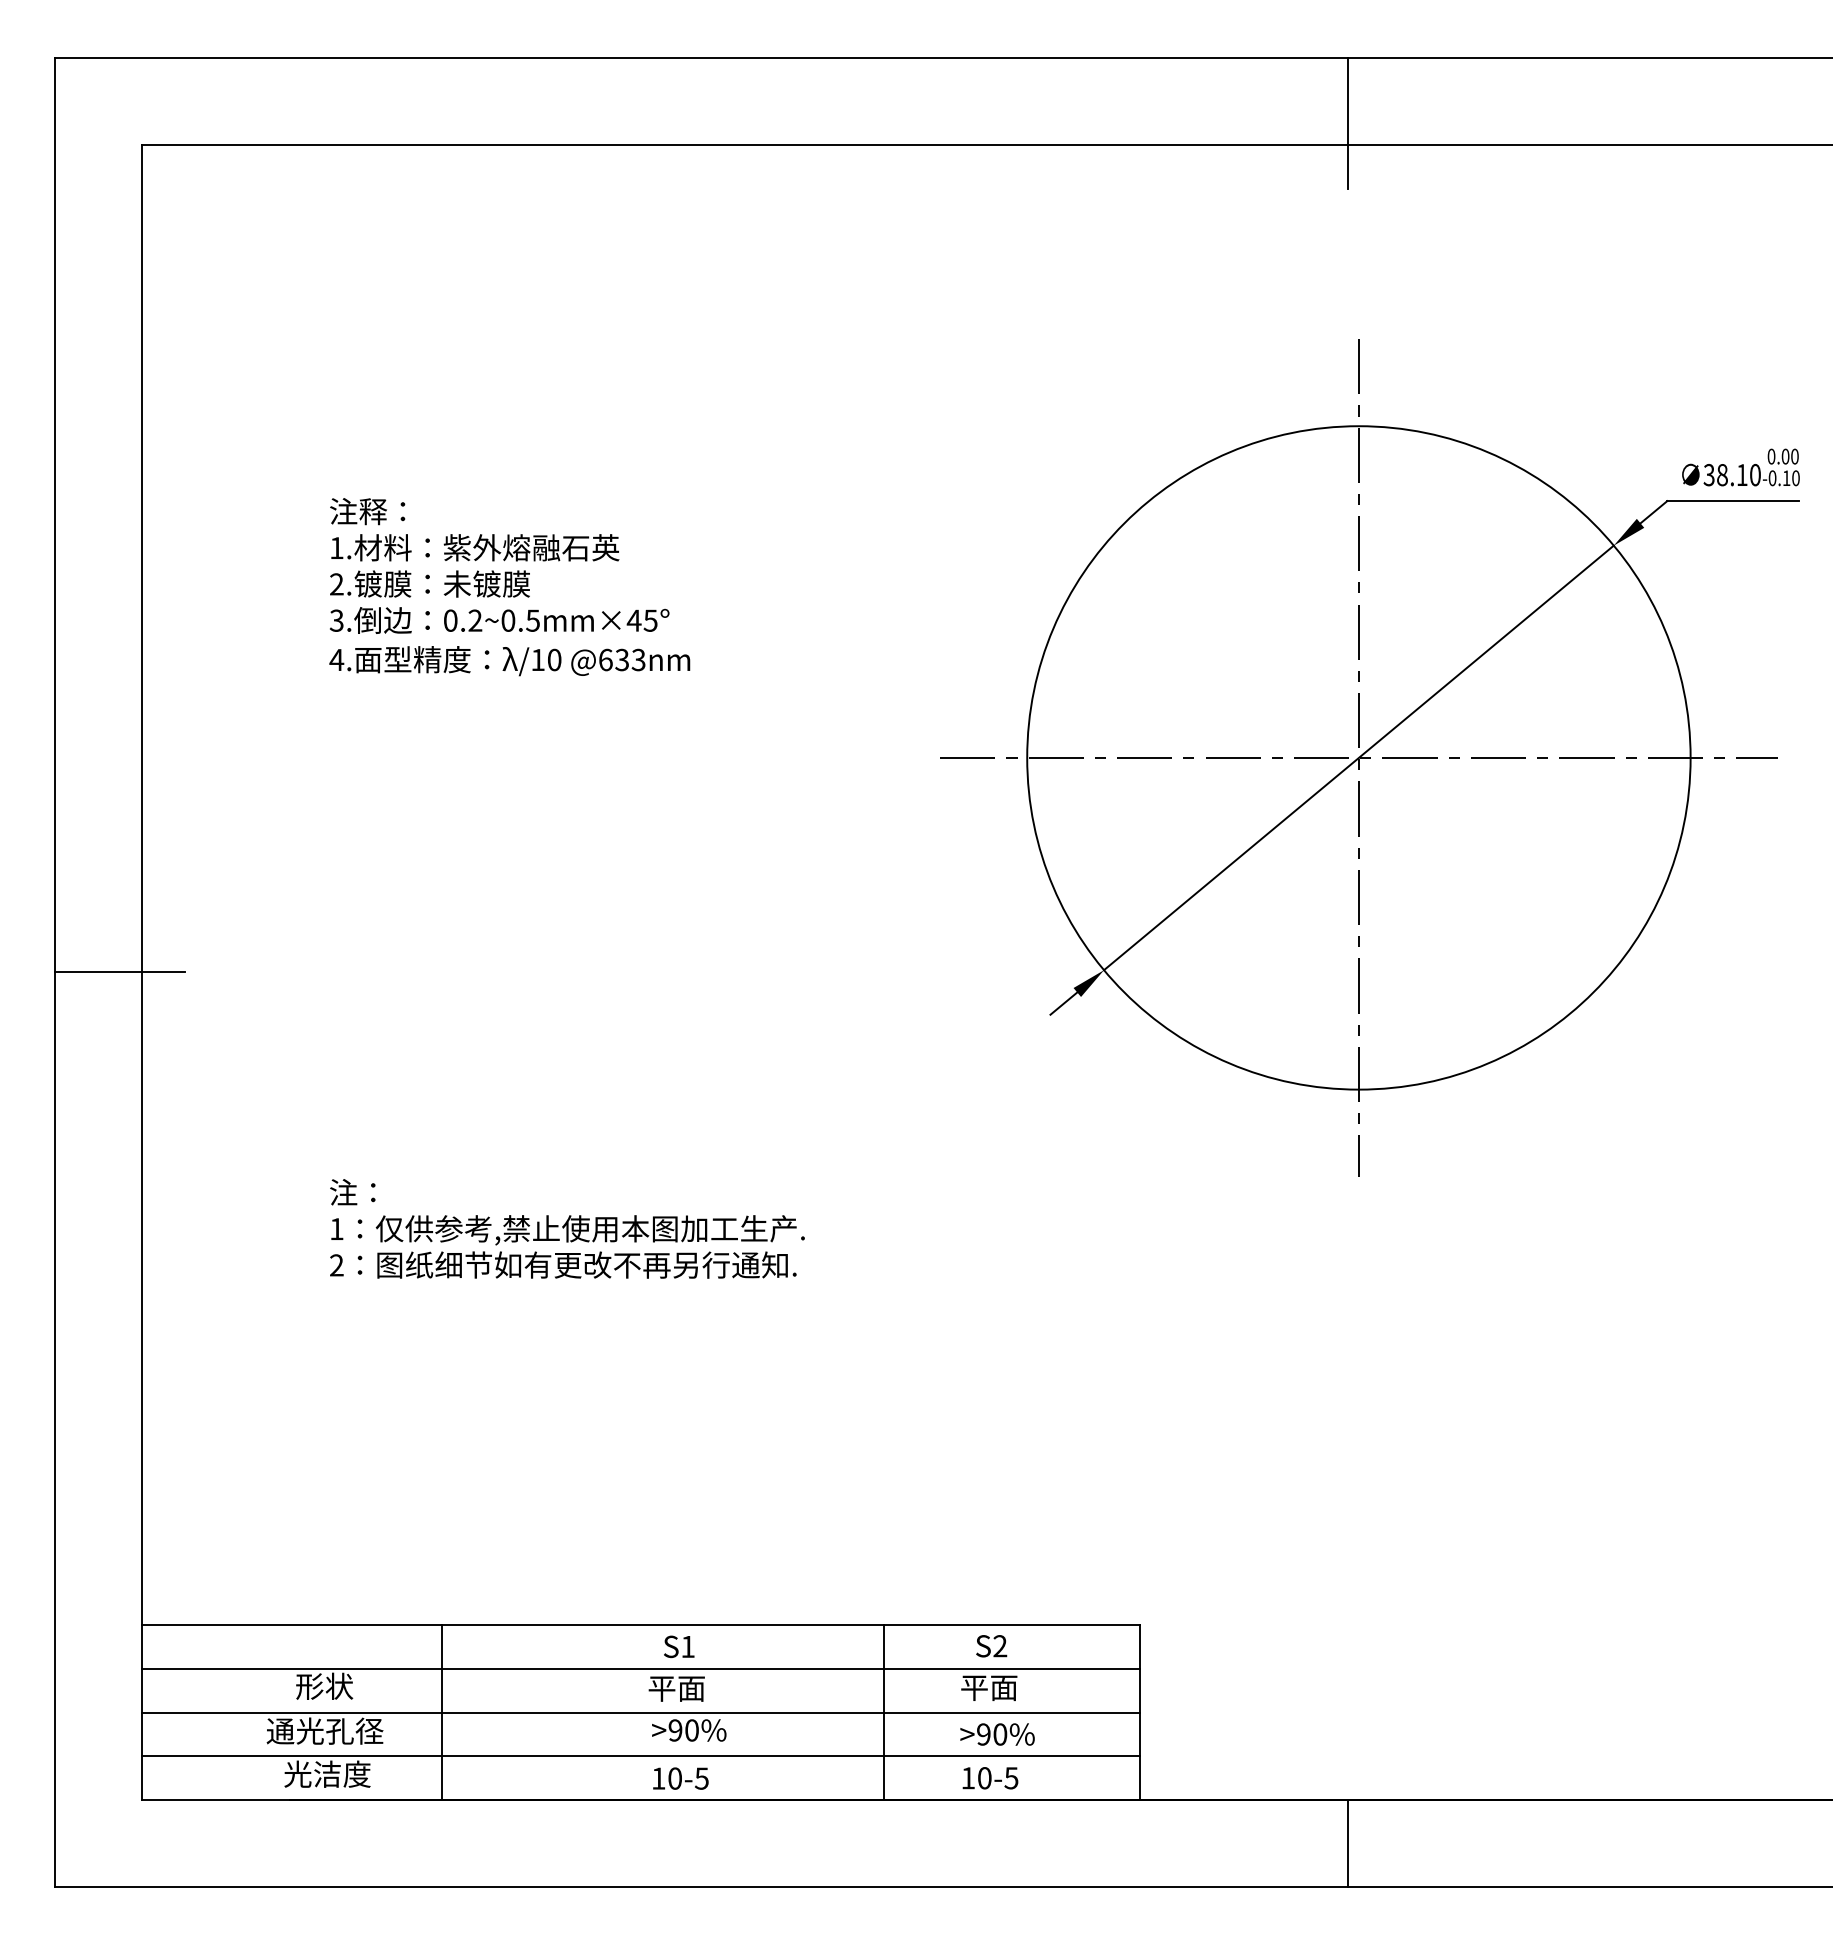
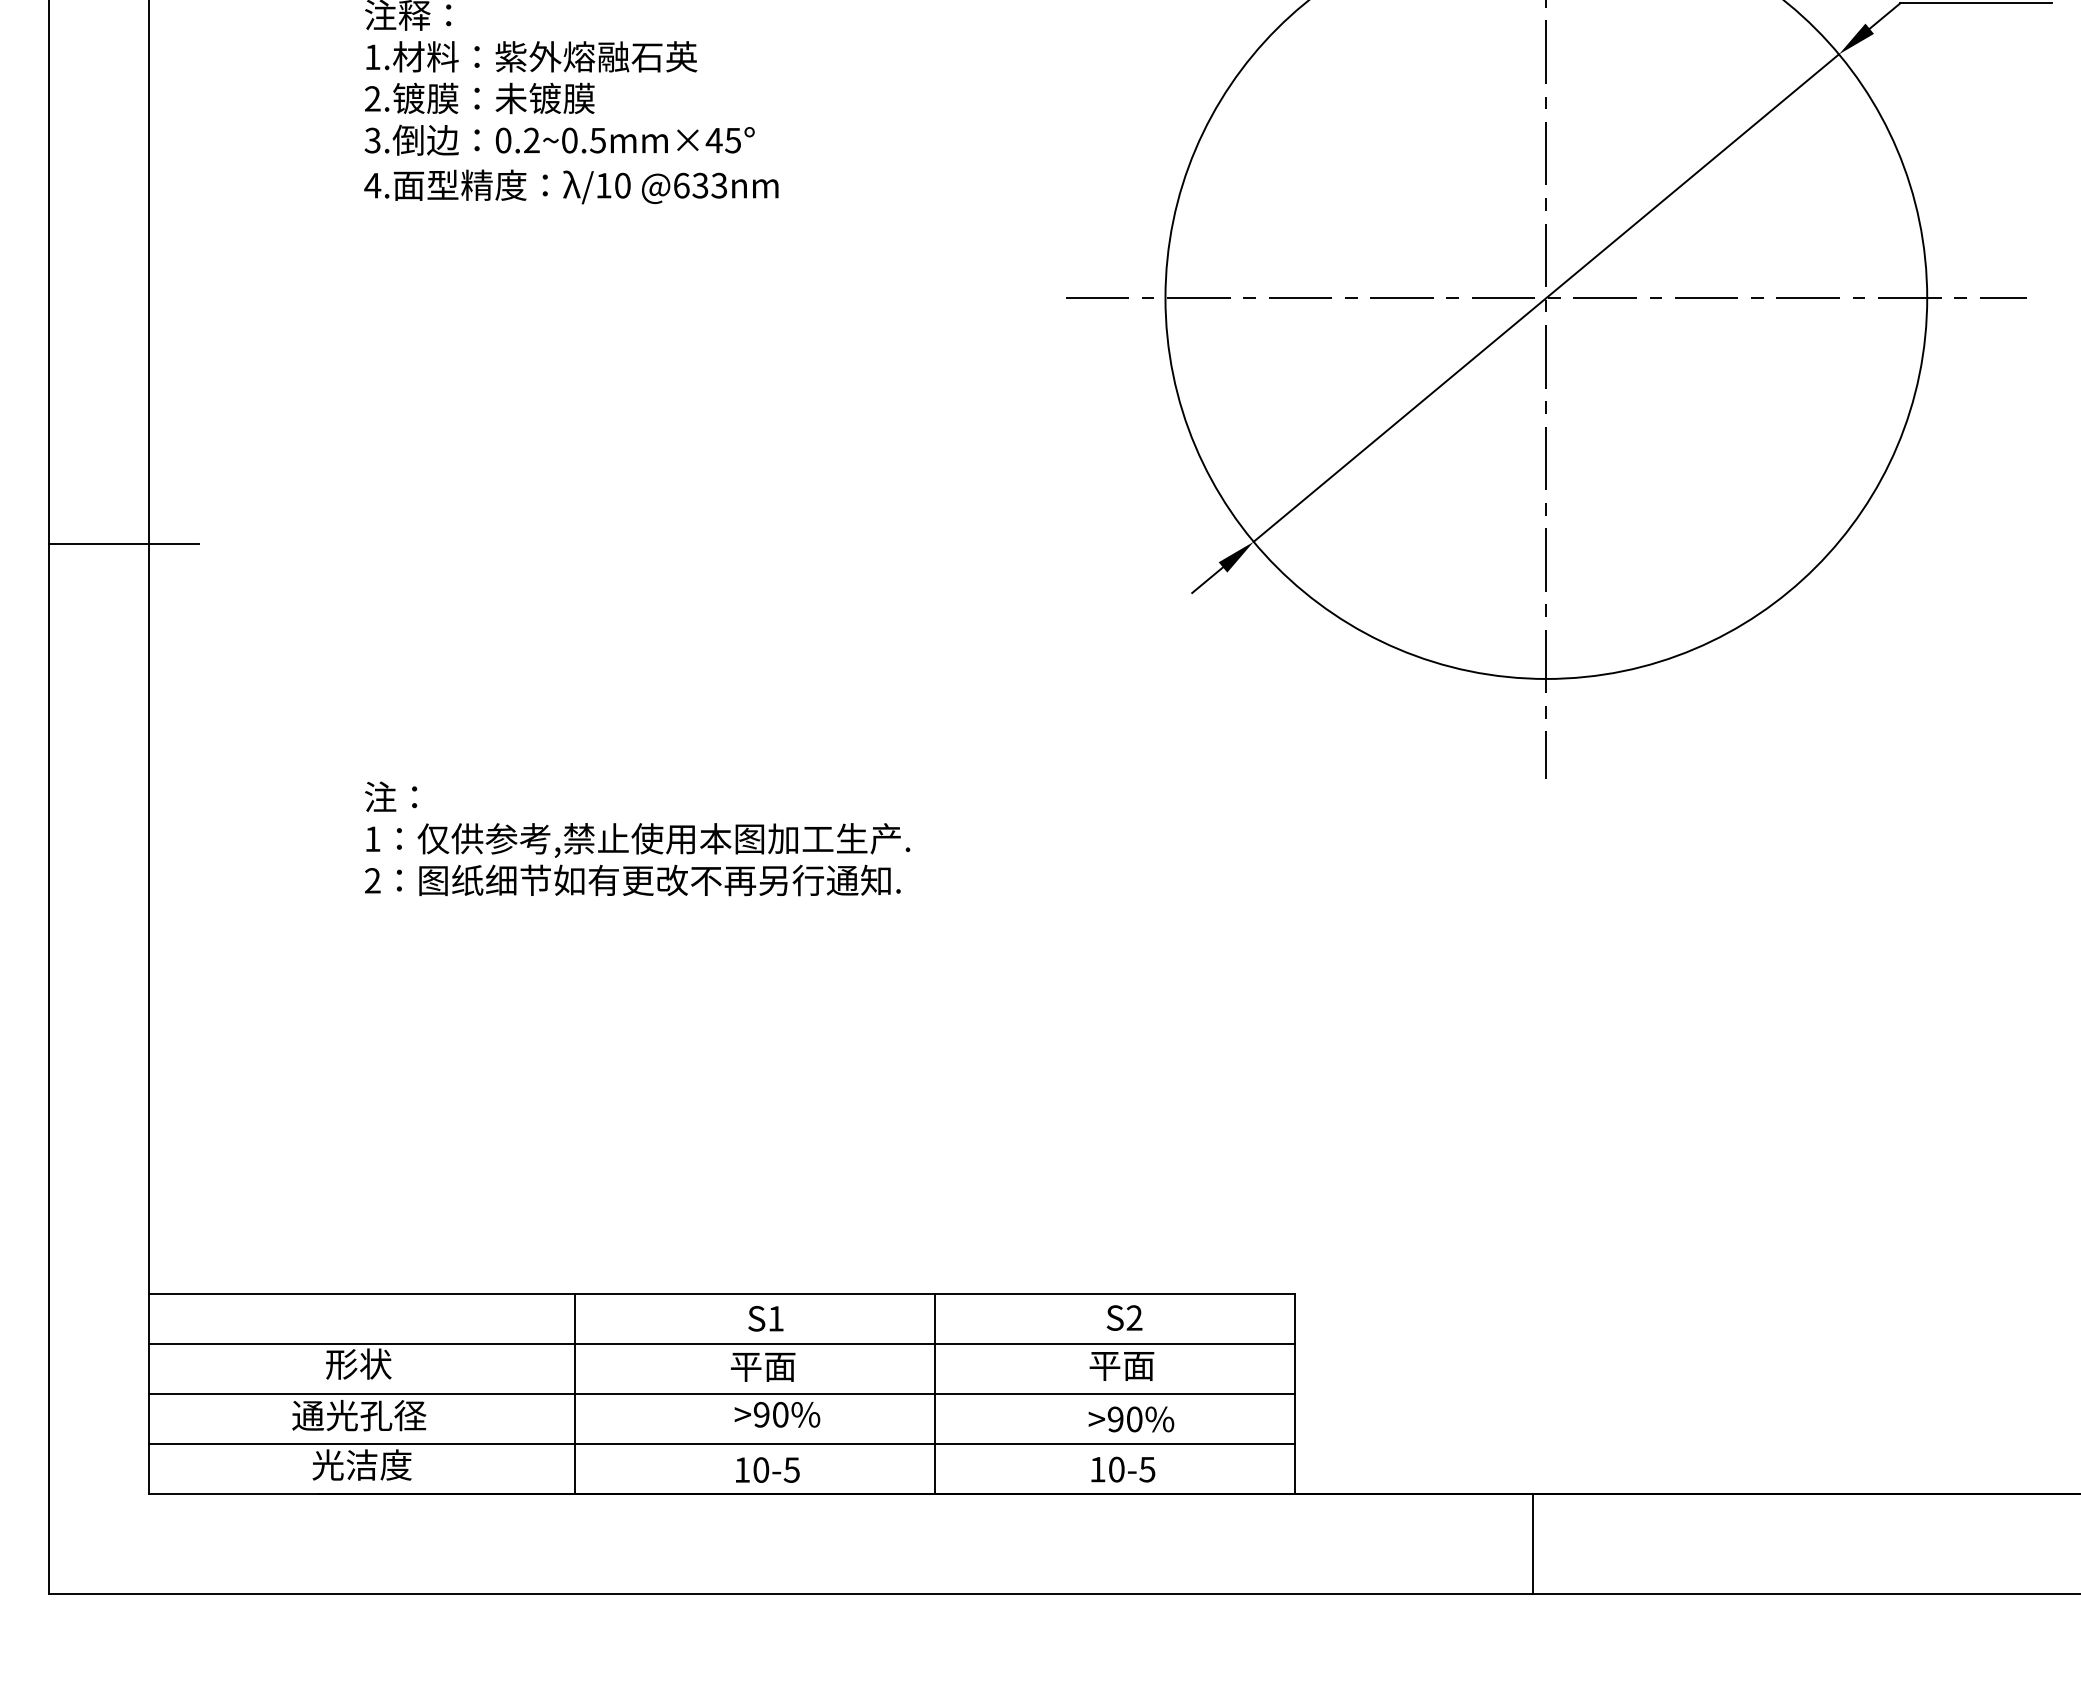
line: (442, 1712) -> (575, 1394), moved
line: (883, 1712) -> (935, 1394), moved

